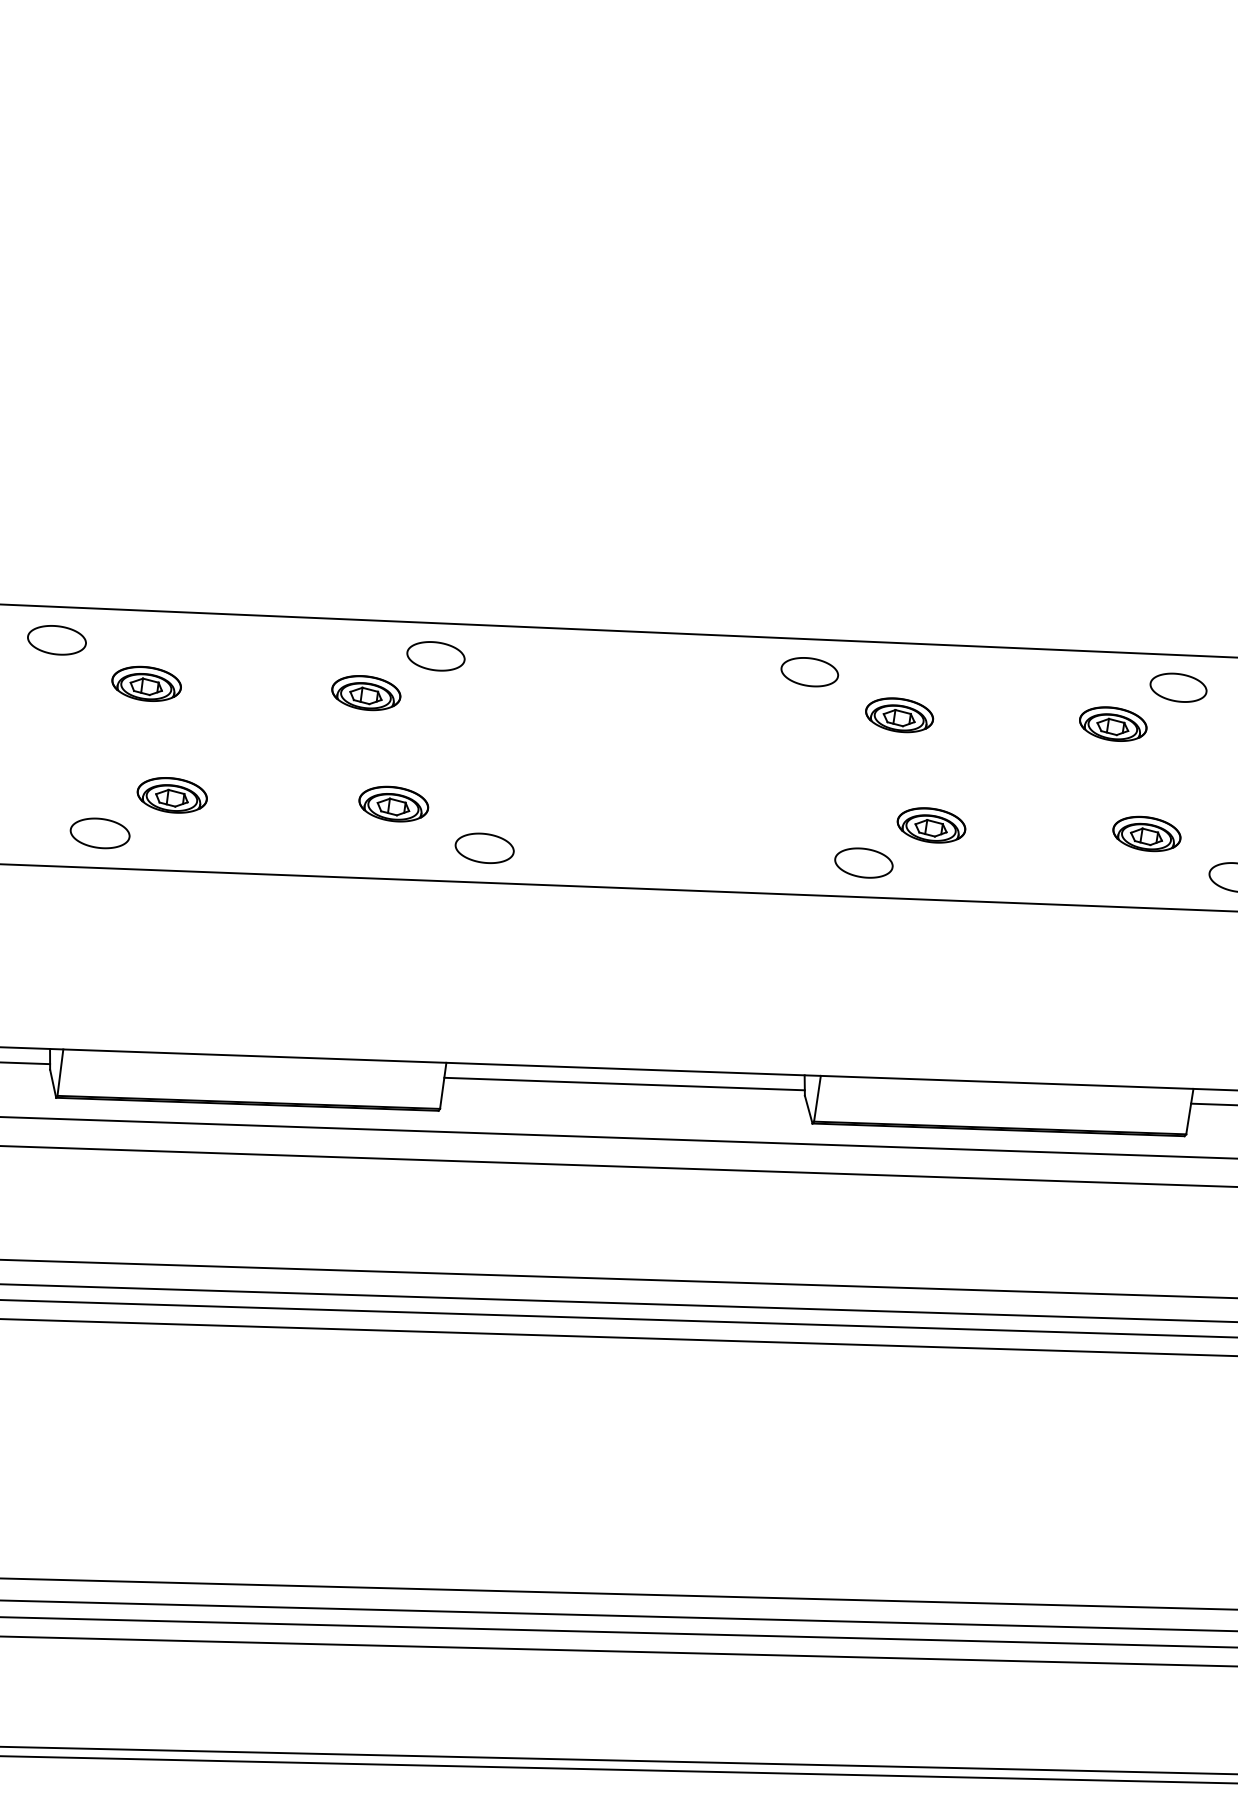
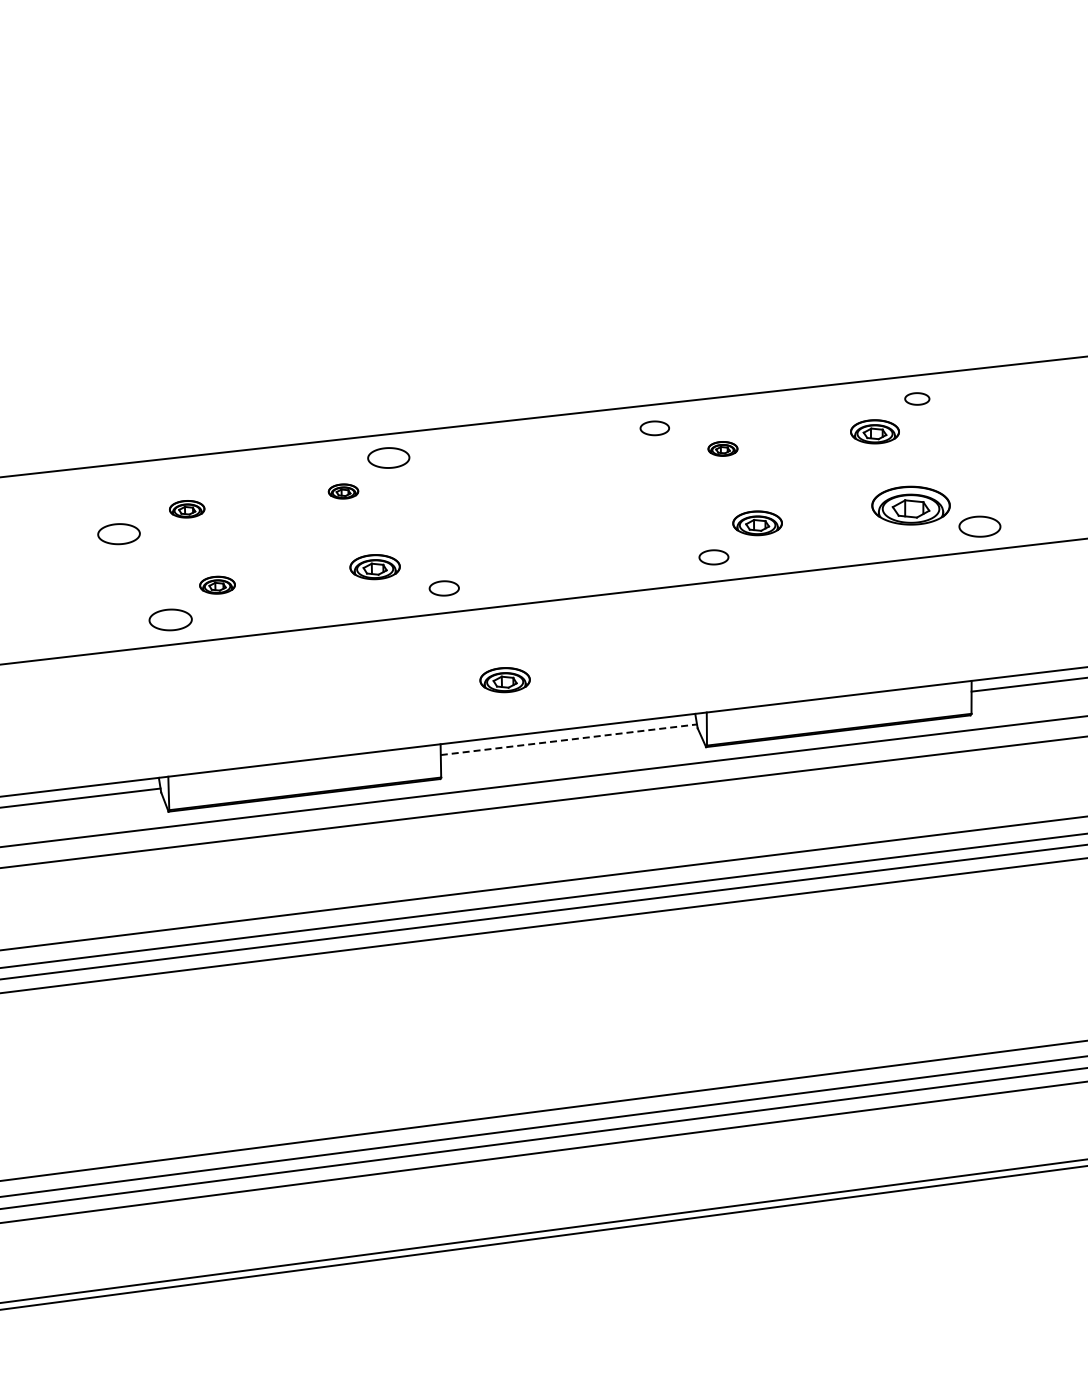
part: (56, 640) -> (118, 534), moved
part: (809, 672) -> (654, 428), size x0.7
part: (145, 684) -> (186, 509), size x0.7
part: (1179, 687) -> (917, 398), size x0.6
part: (366, 692) -> (343, 491), size x0.6
part: (899, 714) -> (722, 448), size x0.6
part: (172, 795) -> (217, 585), size x0.7
part: (1146, 833) -> (910, 505), size x1.6
part: (485, 848) -> (444, 588), size x0.7
part: (863, 863) -> (713, 557), size x0.7
part: (548, 988) -> (504, 680), added
line: (625, 1083) -> (569, 739), solid -> dashed

